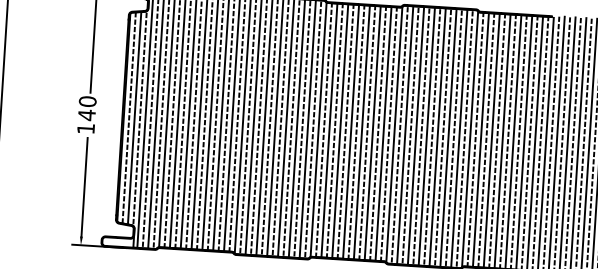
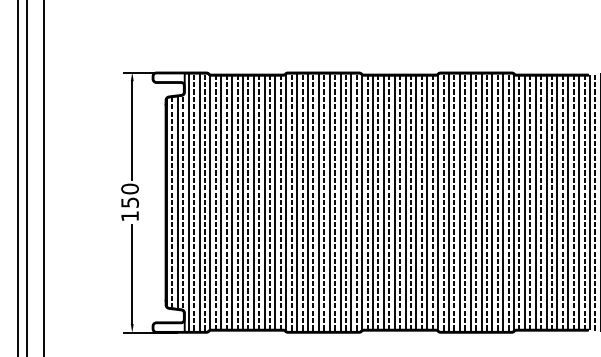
text: (86, 115) -> (129, 202), 140 -> 150

